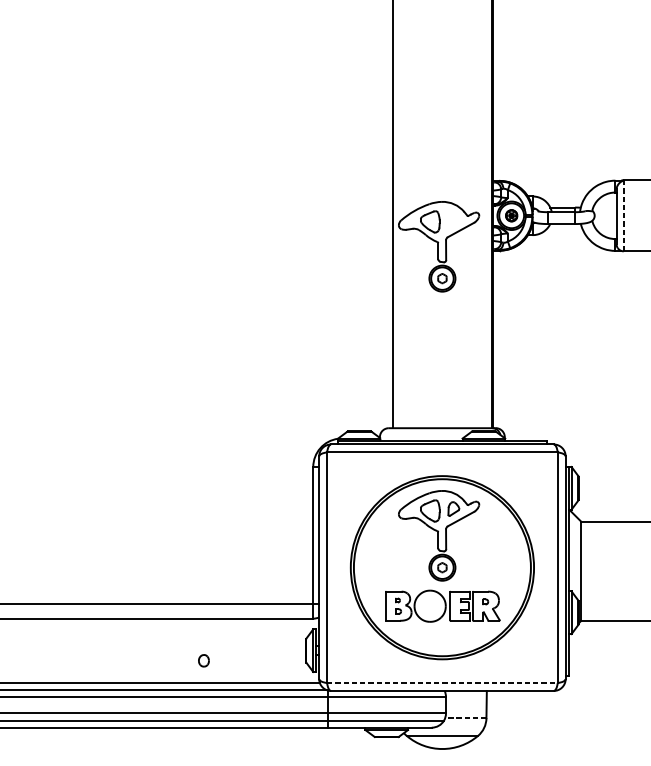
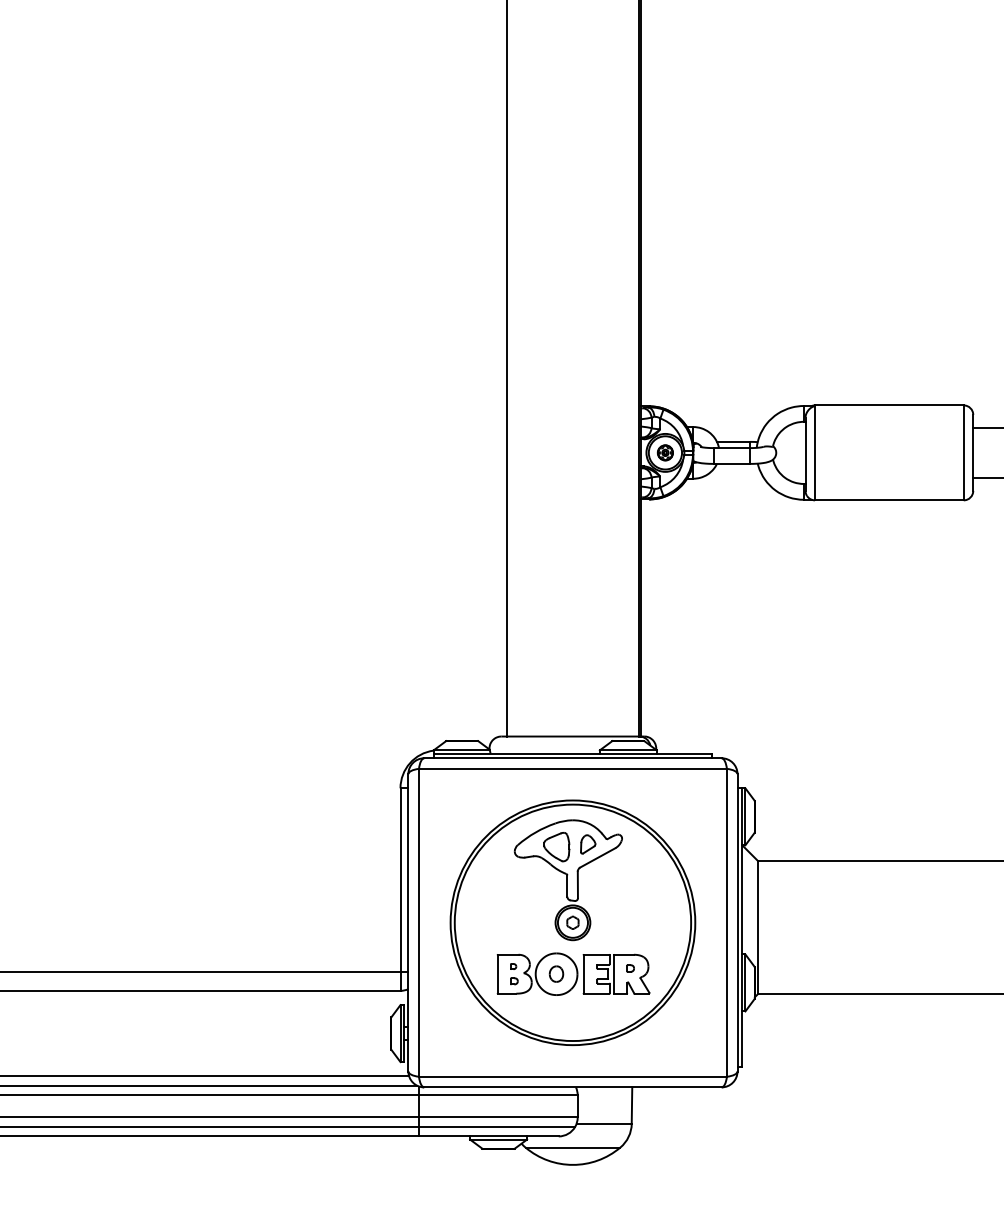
line: (624, 216) -> (815, 453), dashed -> solid
part: (438, 246) -> (567, 494), removed
part: (203, 660) -> (556, 973), moved
line: (442, 682) -> (572, 1076), dashed -> solid
line: (466, 718) -> (604, 1123), dashed -> solid

